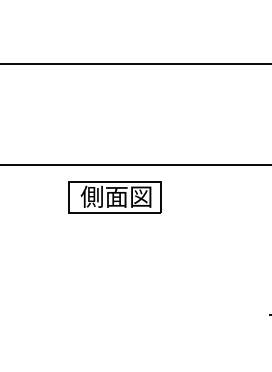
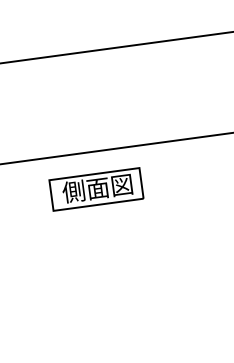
part: (114, 197) -> (95, 189), moved

